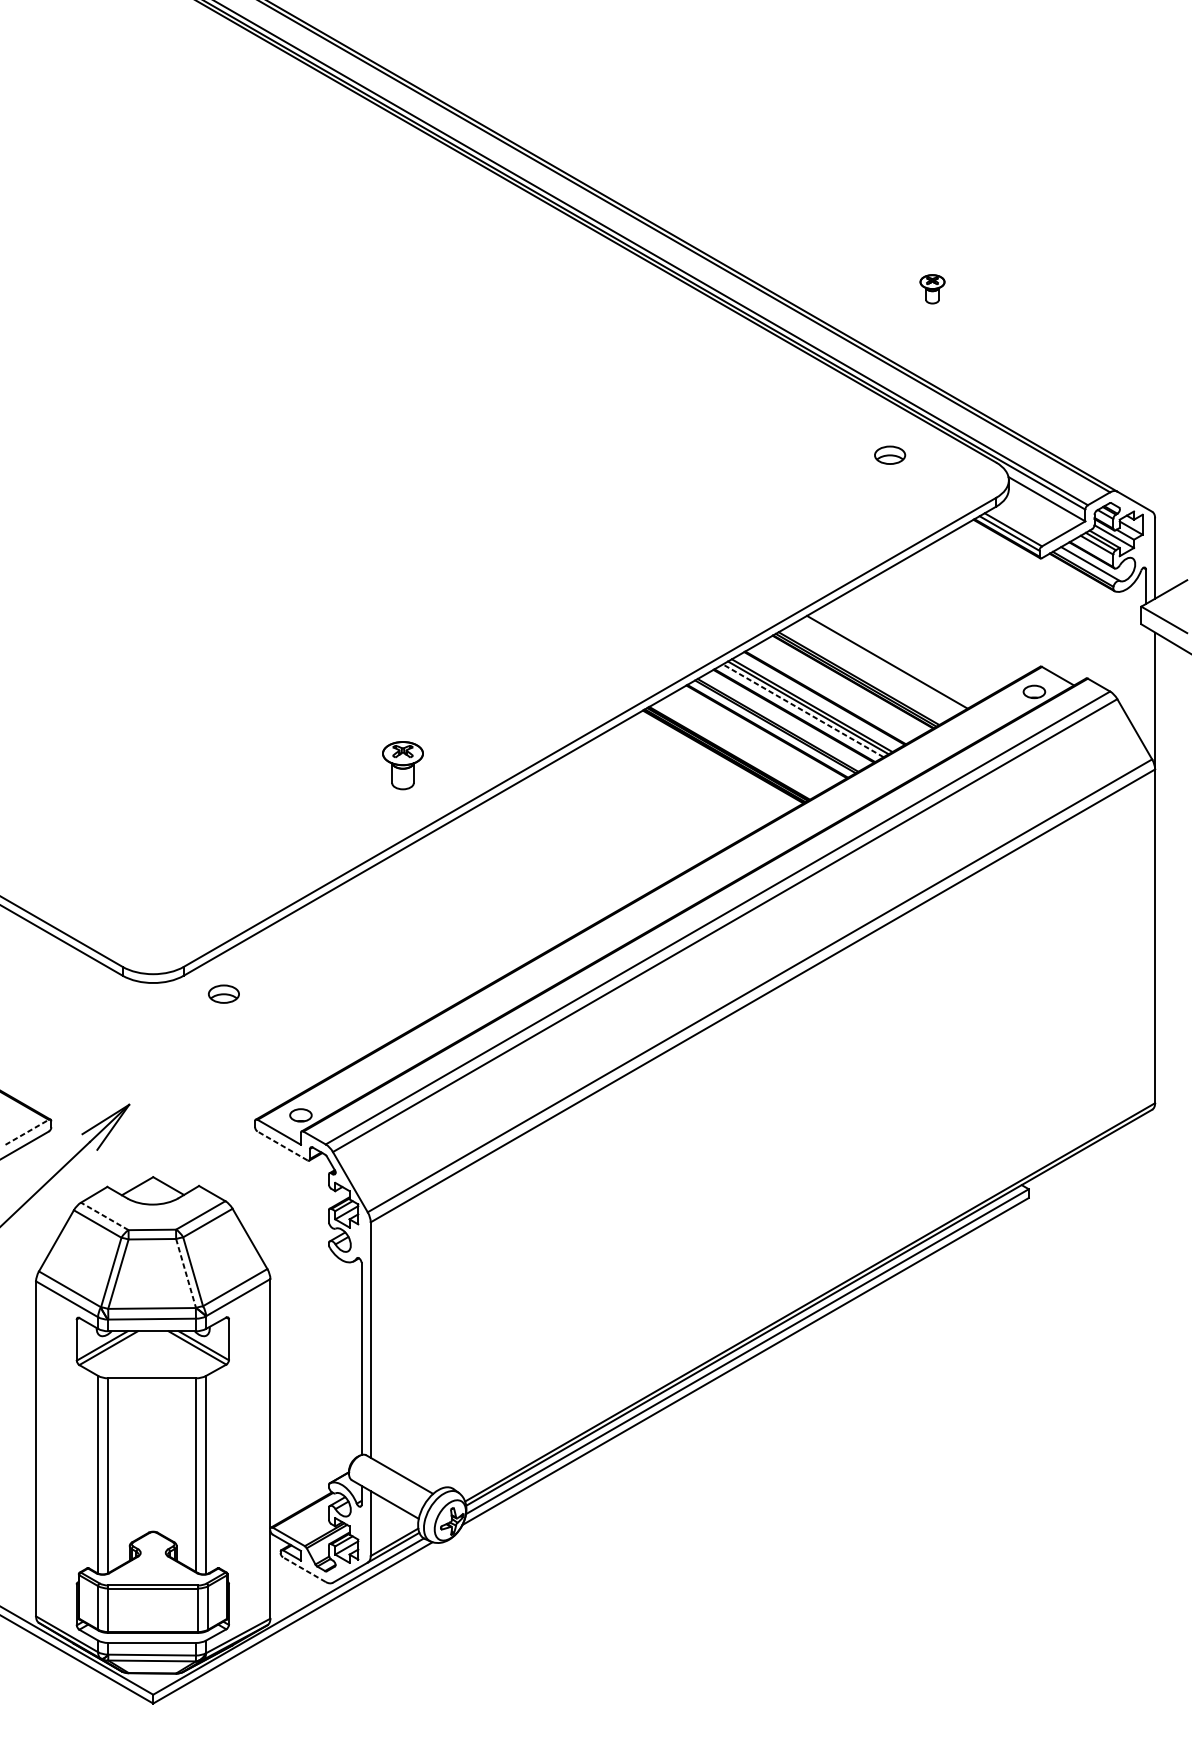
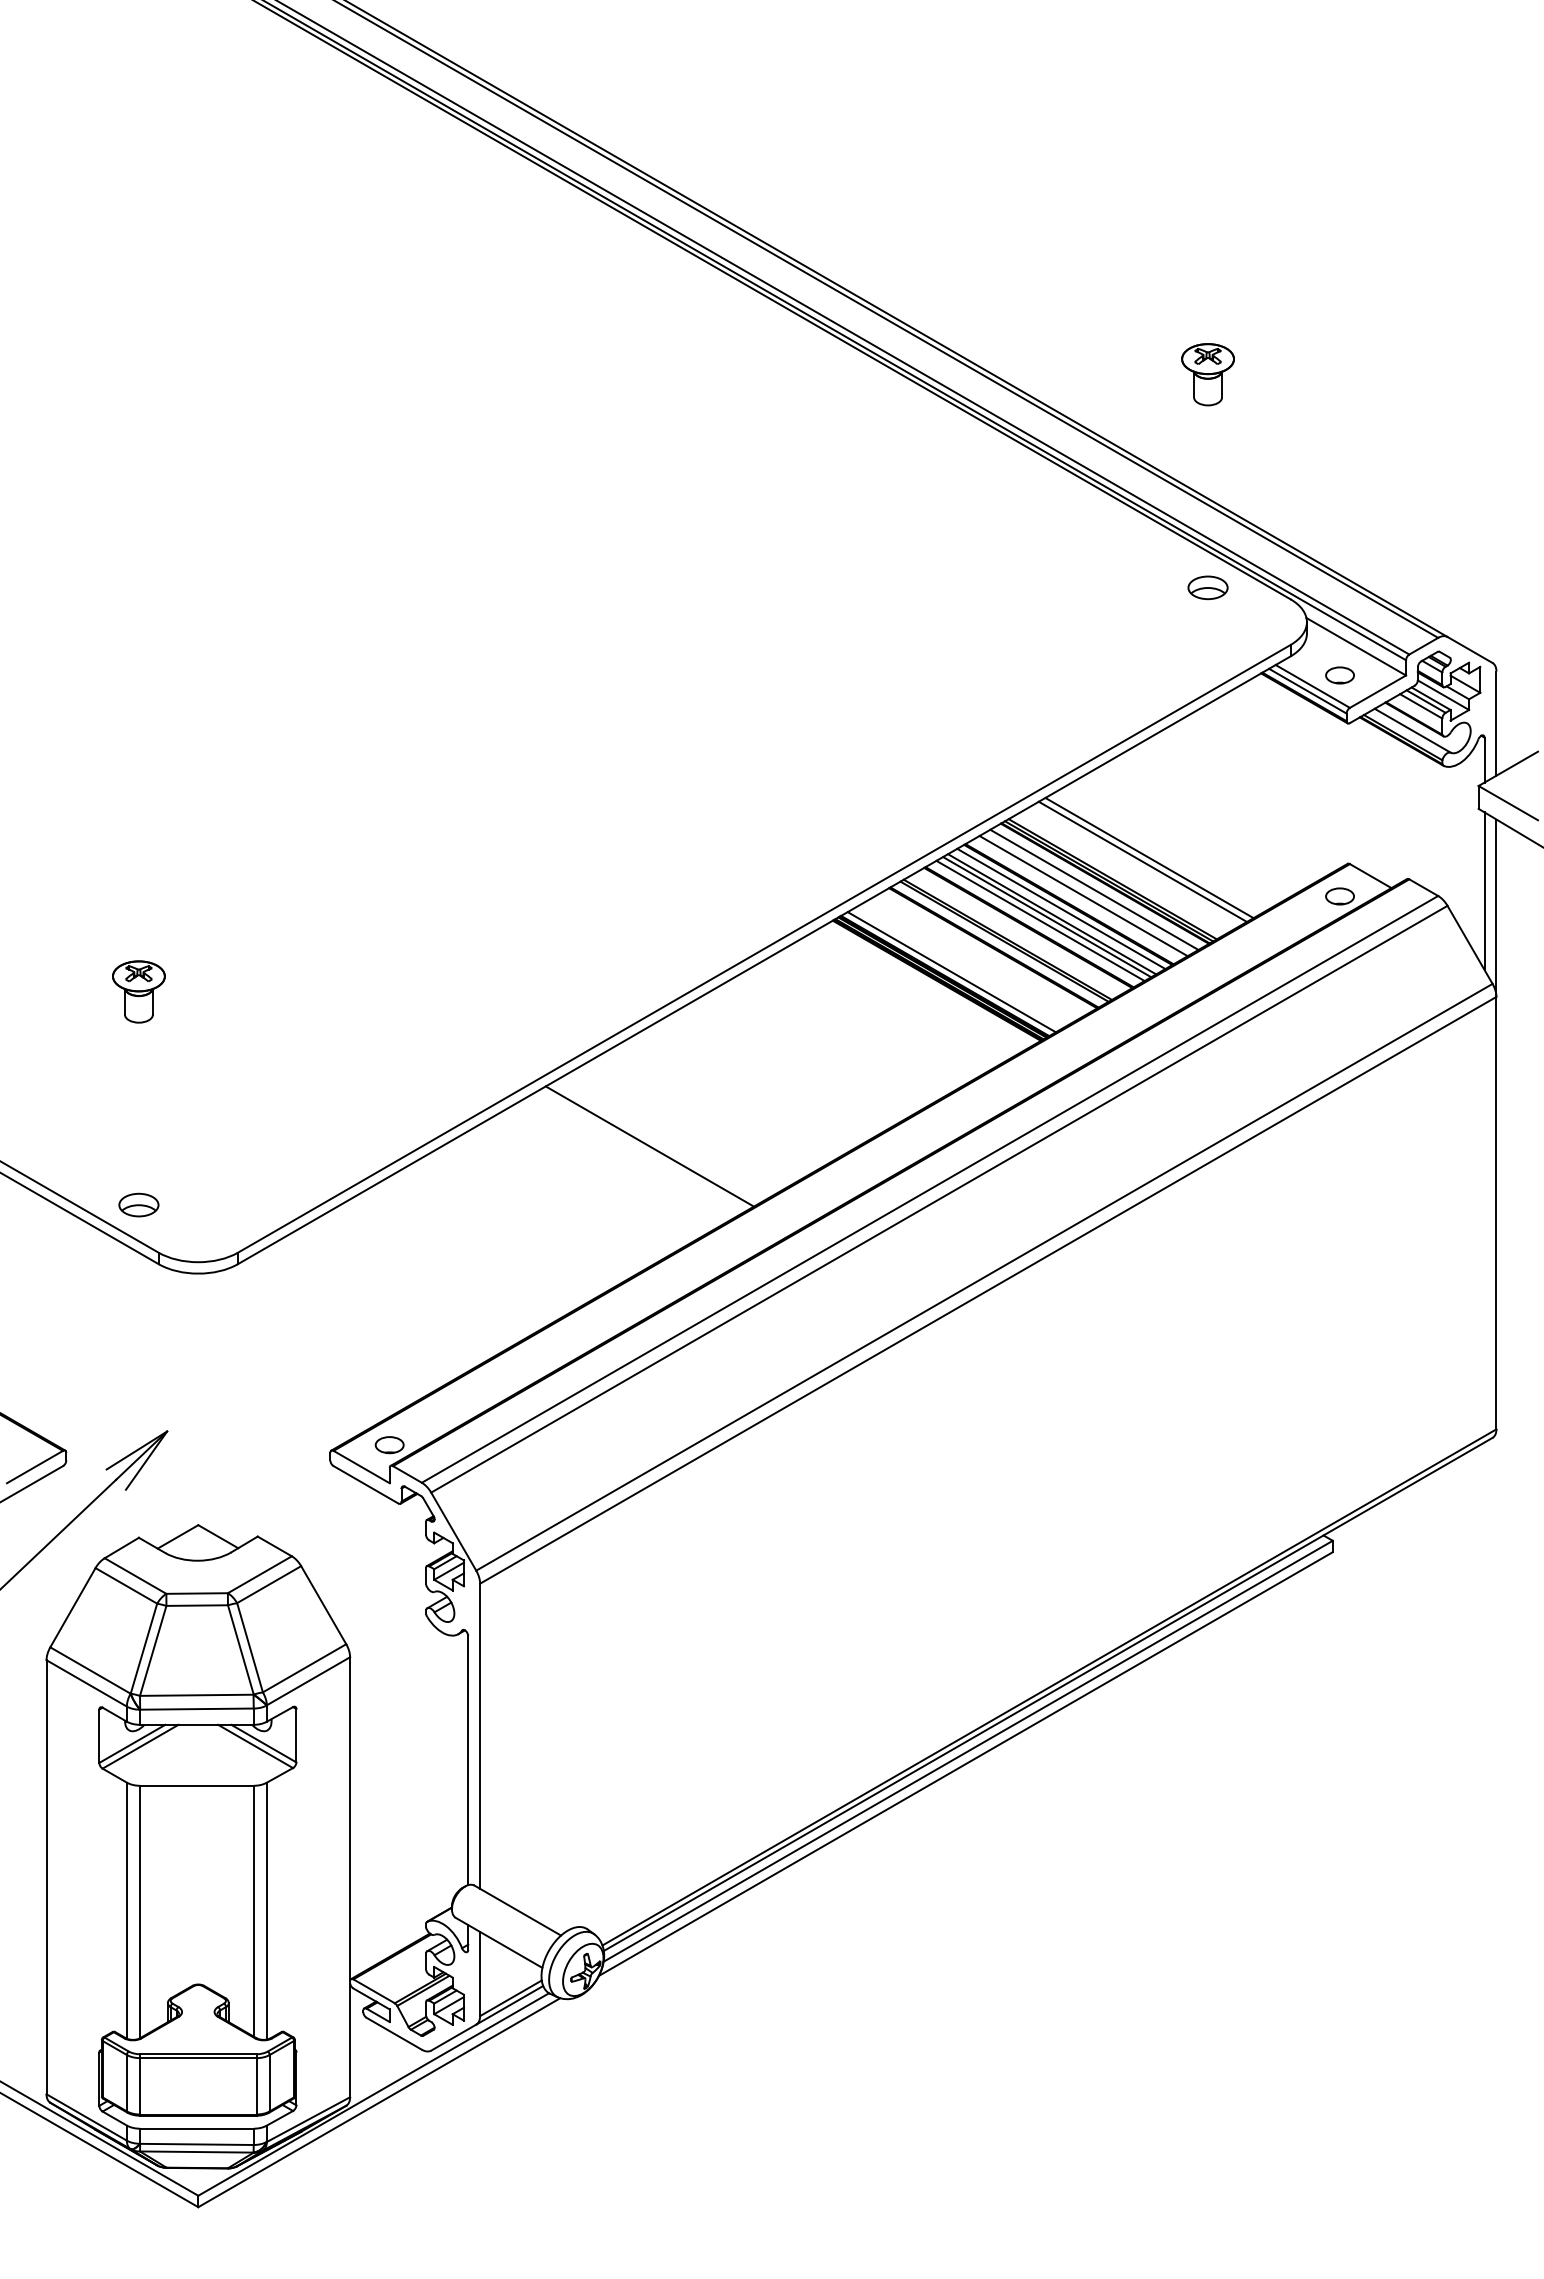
part: (932, 289) -> (1207, 374), size x1.67
part: (889, 455) -> (1207, 587), moved
part: (1033, 521) -> (1339, 675), added
line: (881, 664) -> (1142, 861), added
line: (844, 686) -> (1094, 889), added
line: (1145, 688) -> (1484, 891), added
line: (836, 691) -> (1083, 896), added
line: (819, 701) -> (1061, 908), added
line: (803, 710) -> (1040, 920), dashed -> solid
line: (734, 750) -> (951, 972), added
part: (402, 765) -> (138, 991), moved
line: (501, 884) -> (649, 1146), added
part: (223, 993) -> (138, 1204), moved
line: (27, 1131) -> (35, 1466), dashed -> solid
line: (282, 1145) -> (365, 1484), dashed -> solid
line: (104, 1216) -> (135, 1576), dashed -> solid
line: (186, 1273) -> (241, 1650), dashed -> solid
line: (304, 1569) -> (394, 2033), dashed -> solid

